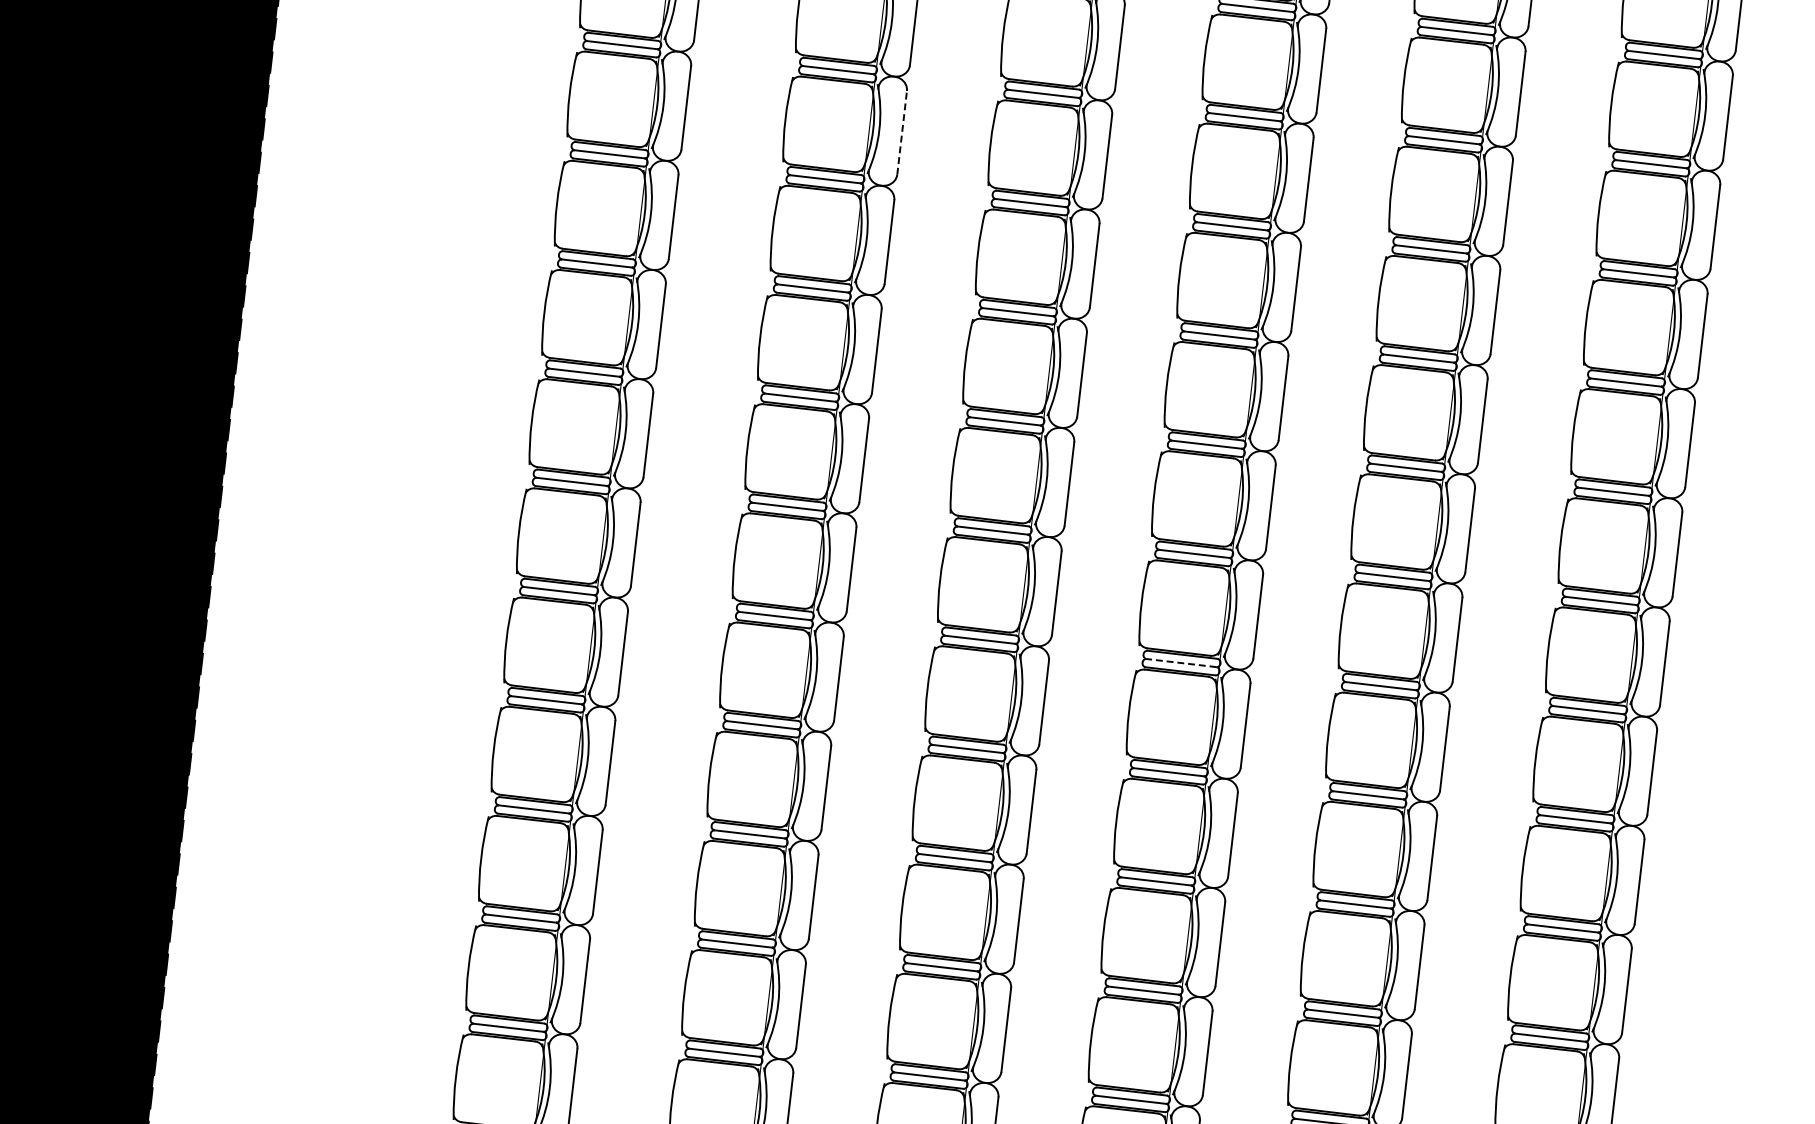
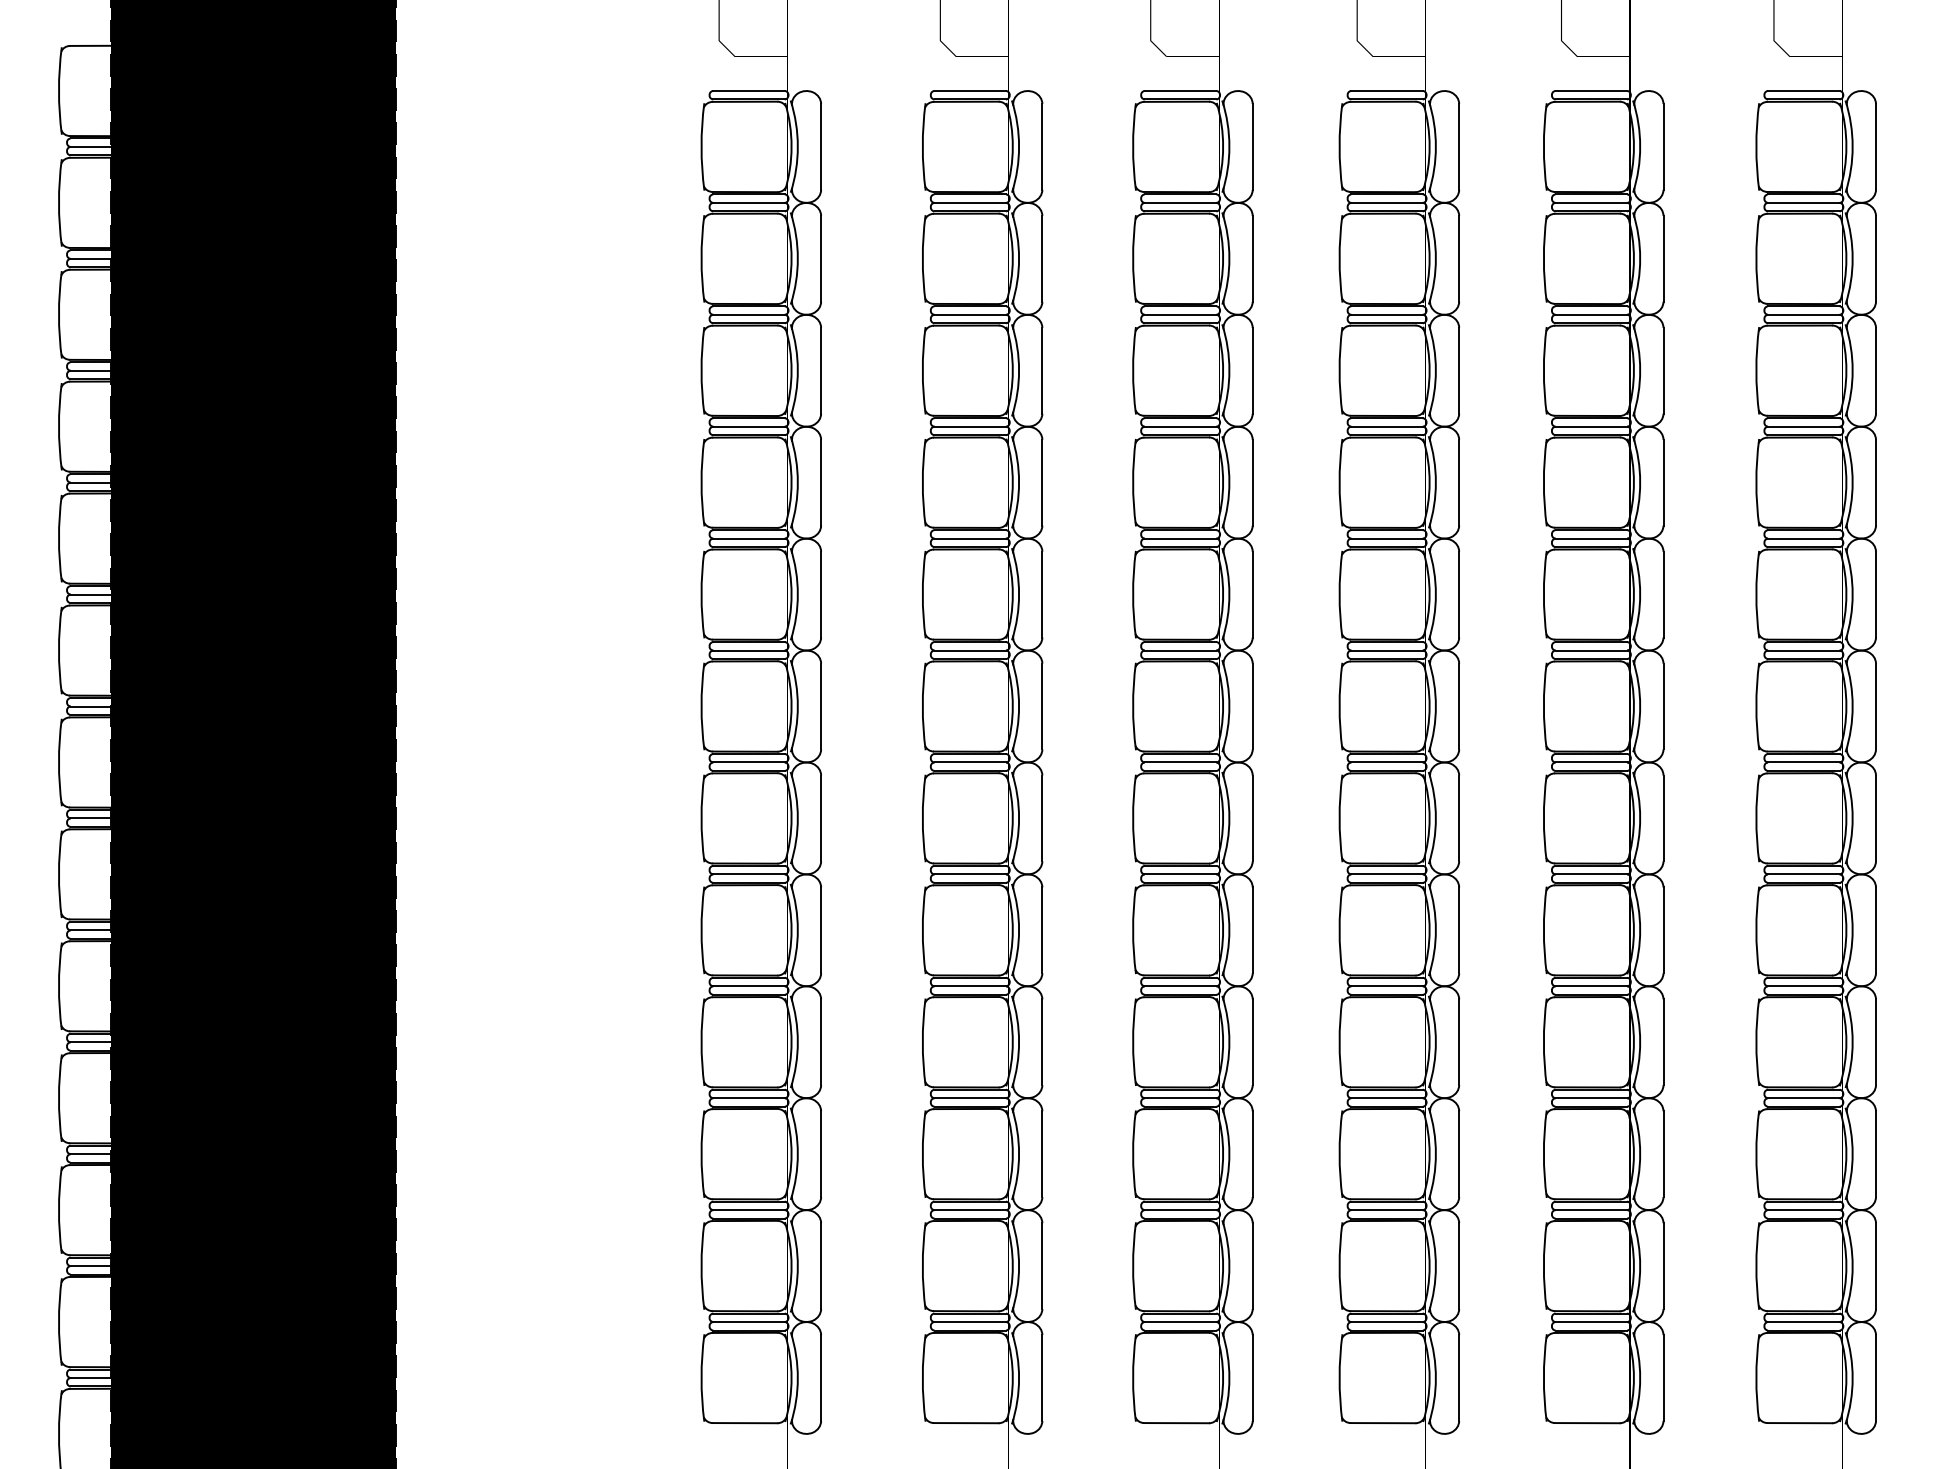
line: (902, 132) -> (1042, 370), dashed -> solid
line: (1181, 663) -> (1387, 874), dashed -> solid

